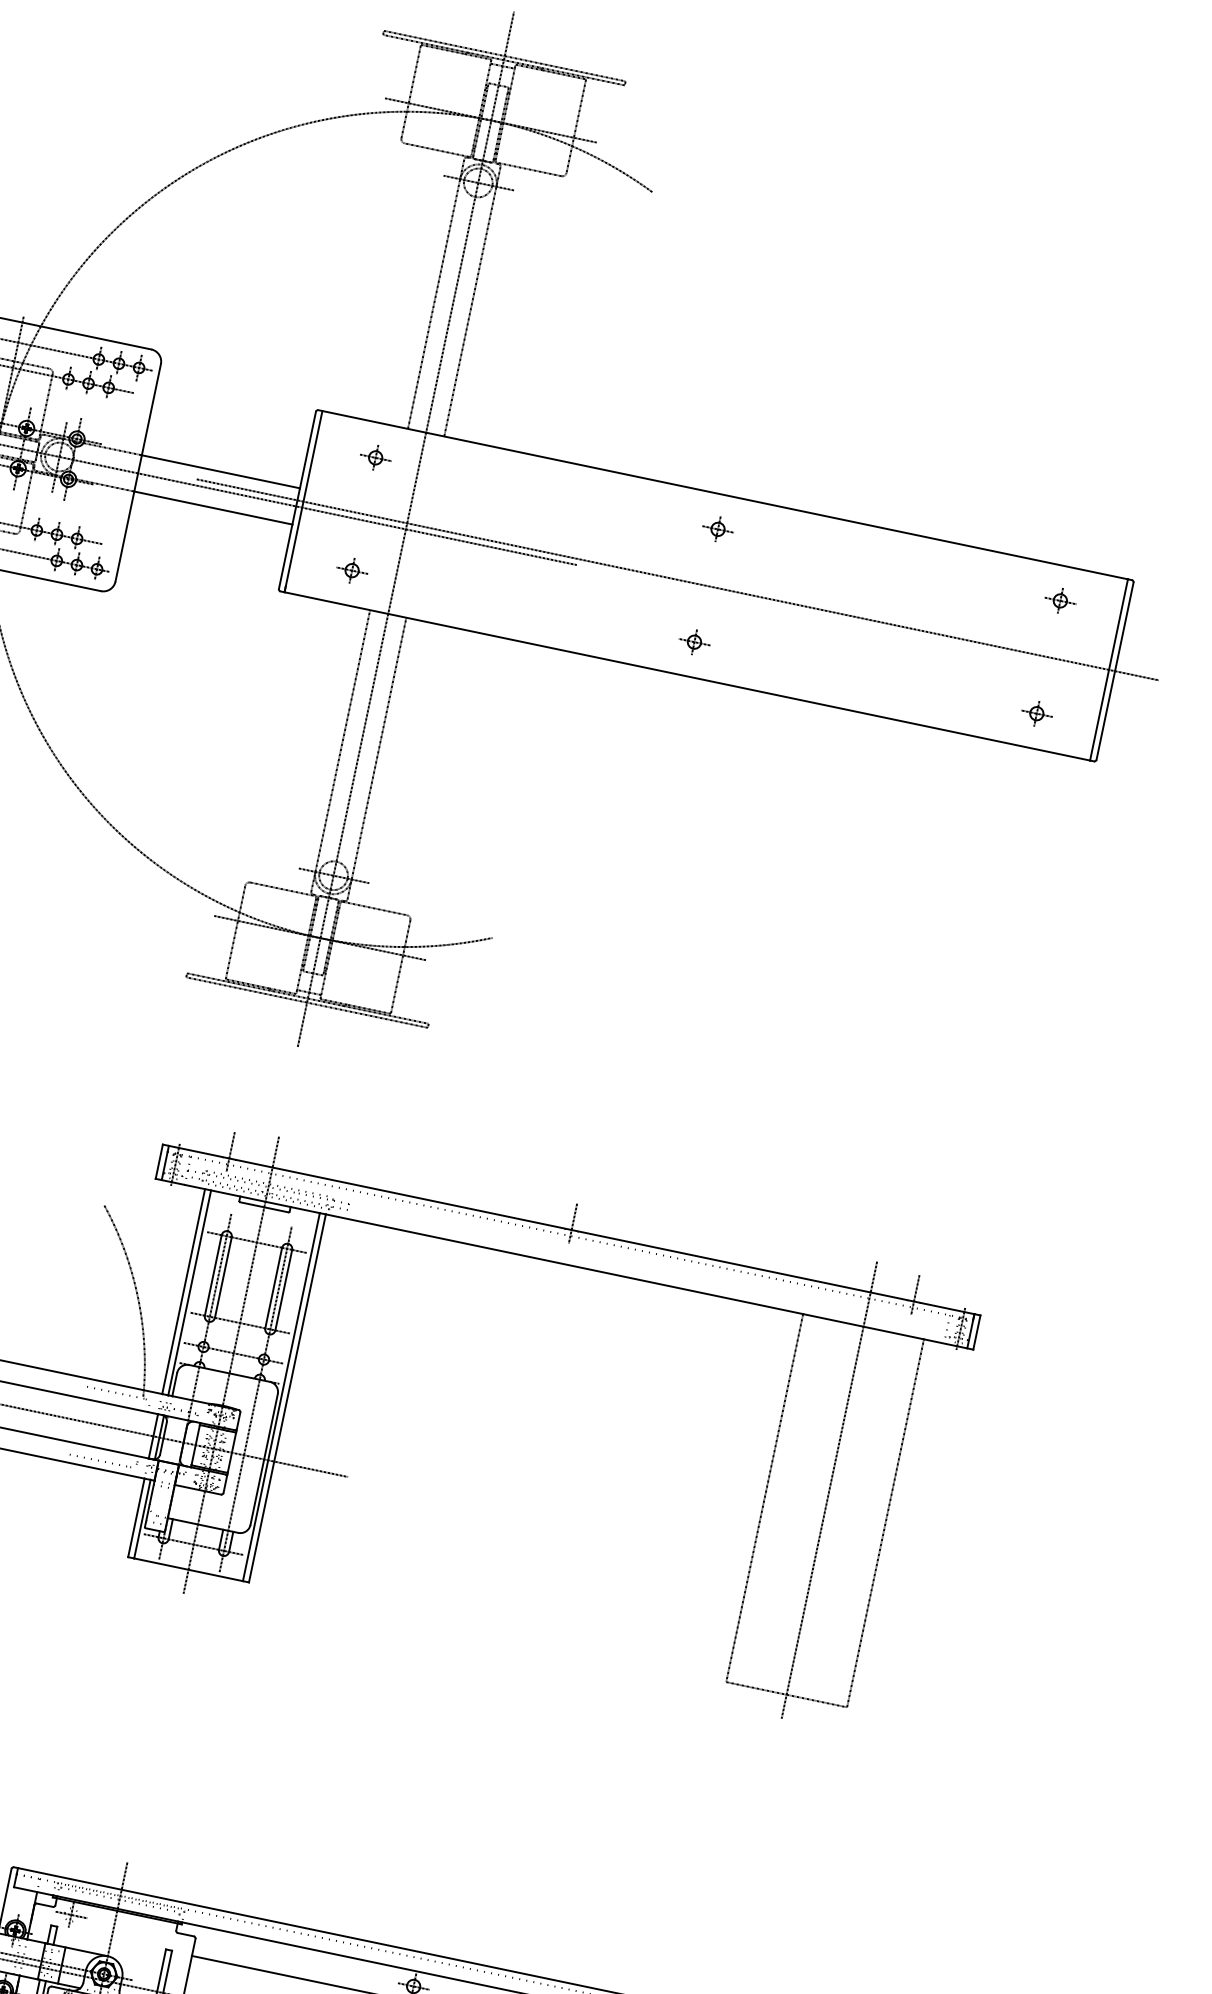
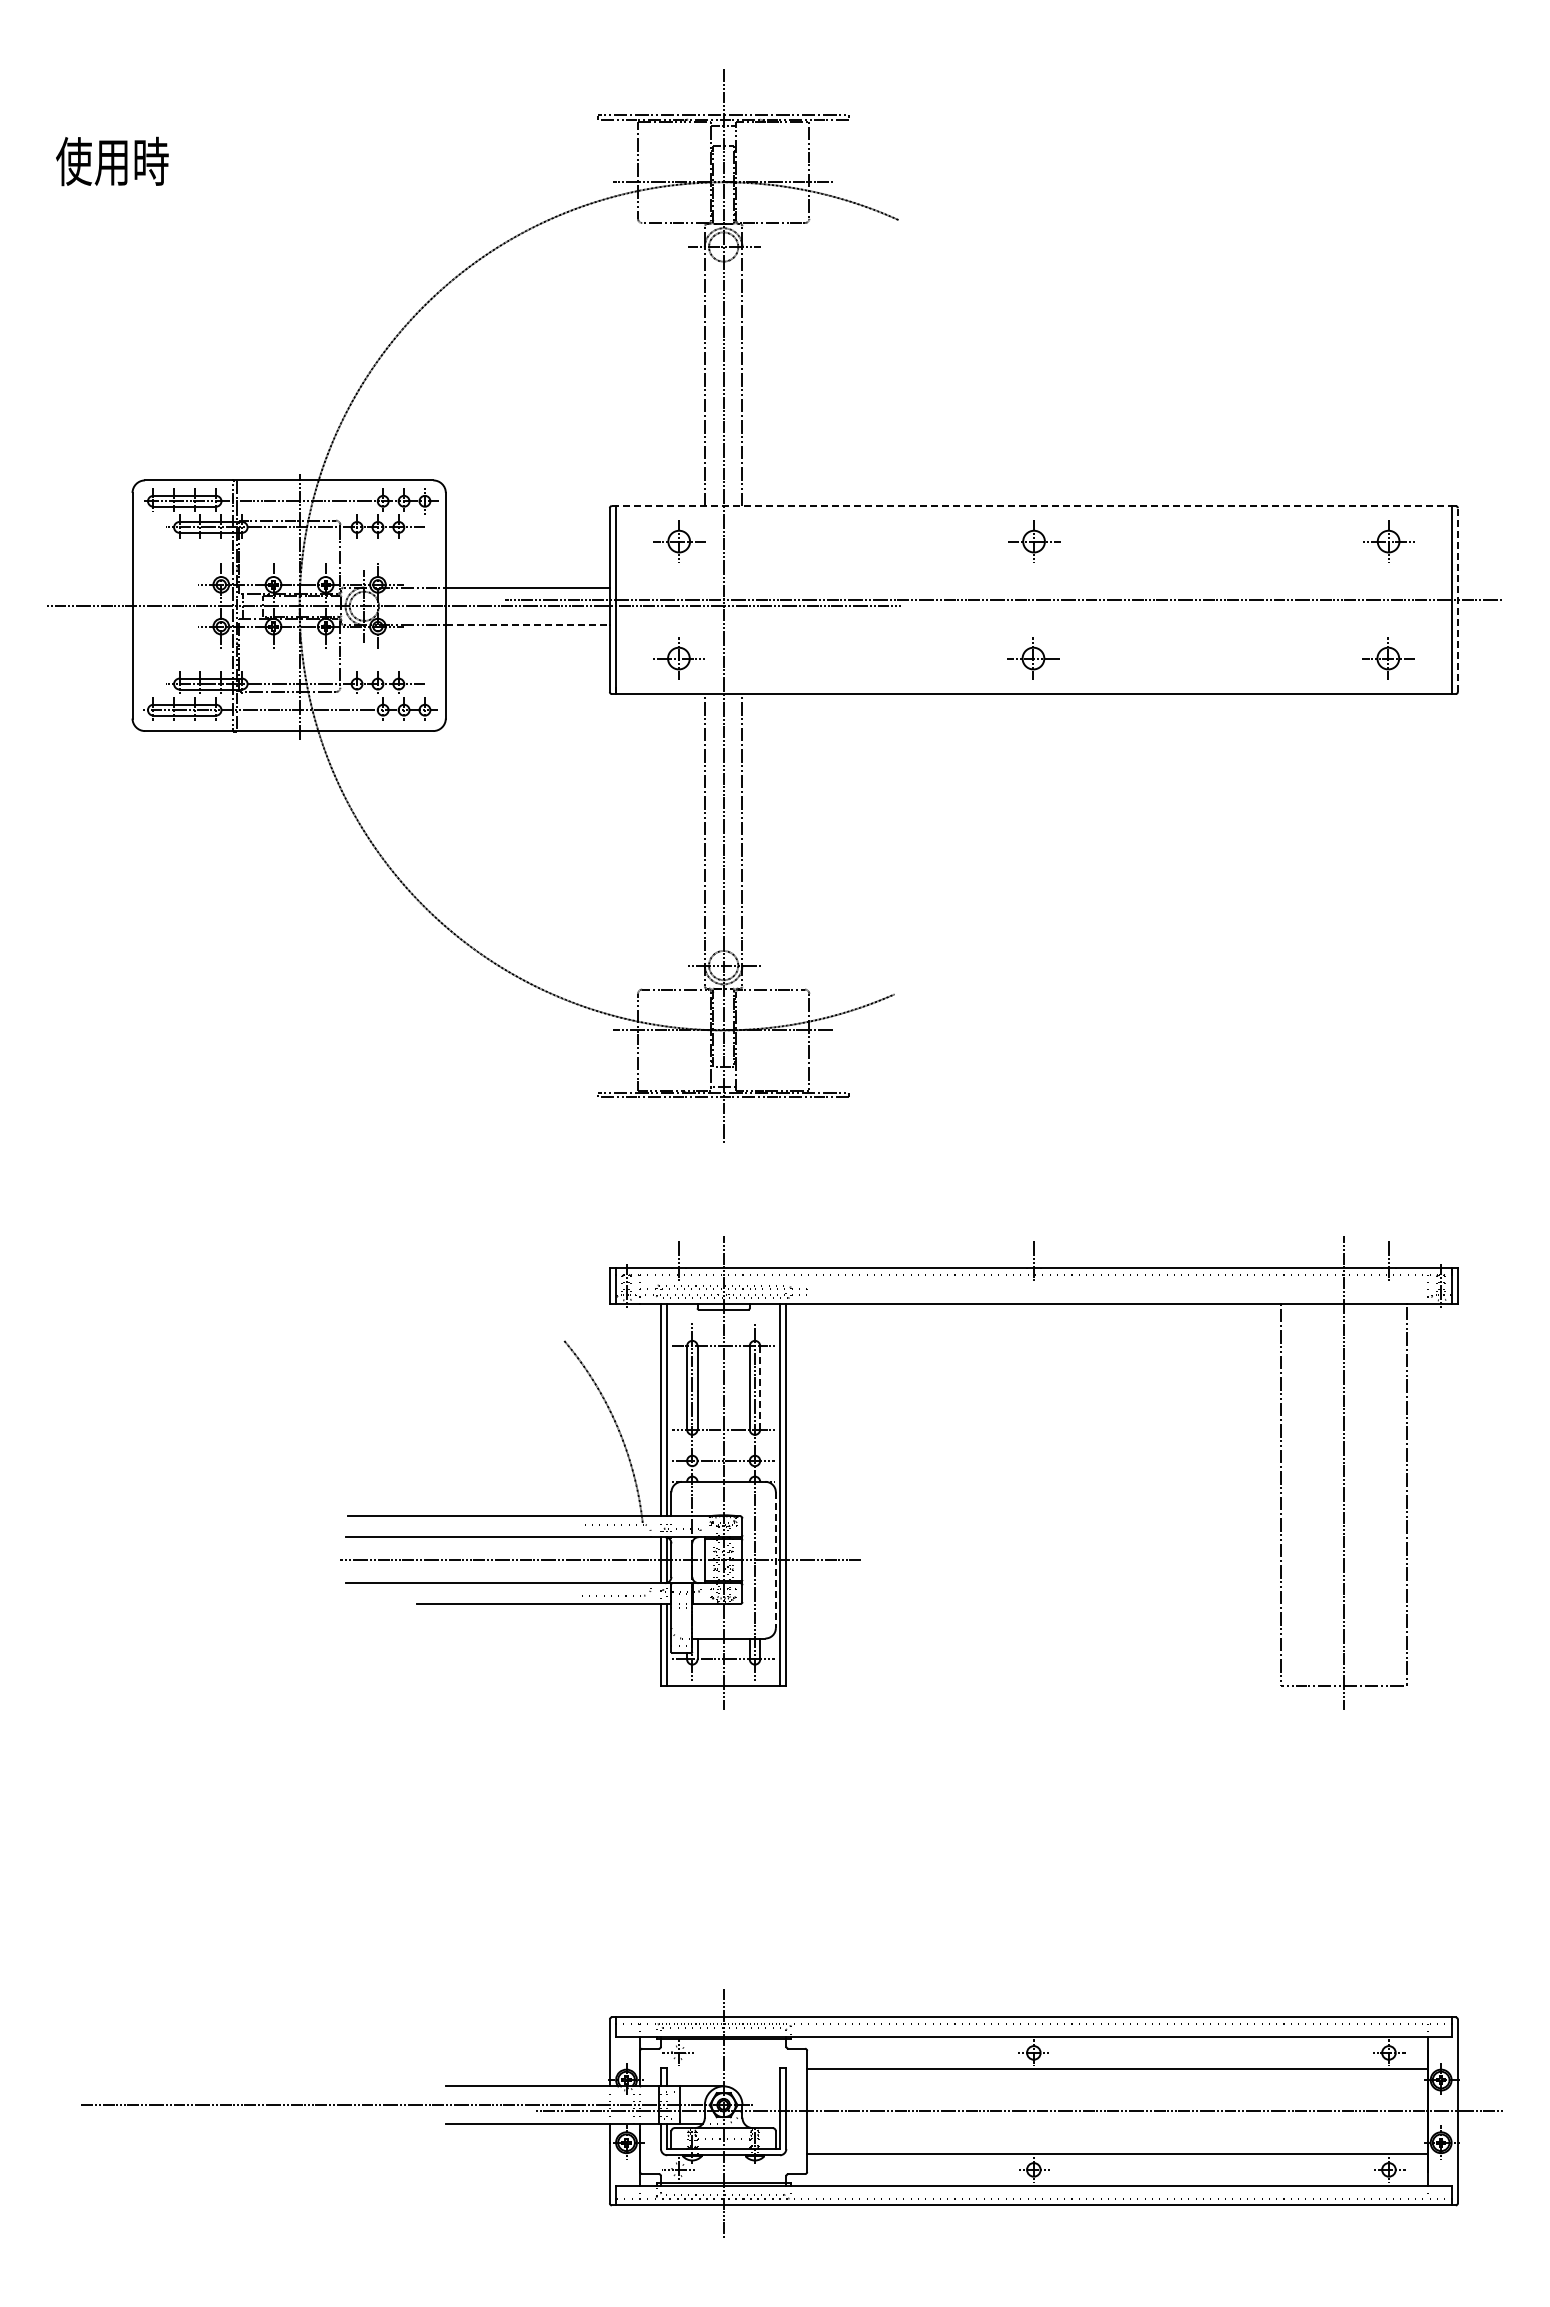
part: (374, 457) -> (677, 541), size x1.6
line: (722, 495) -> (1031, 506), solid -> dashed
line: (212, 508) -> (527, 625), solid -> dashed
part: (717, 529) -> (1033, 541), size x1.6
part: (351, 570) -> (678, 658), size x1.6
part: (1060, 600) -> (1389, 541), size x1.6
part: (695, 642) -> (1034, 658), size x1.6
line: (1114, 671) -> (1457, 600), solid -> dashed
part: (1037, 713) -> (1389, 658), size x1.6
line: (284, 1289) -> (760, 1387), solid -> dashed
line: (263, 1459) -> (775, 1560), solid -> dashed

